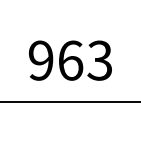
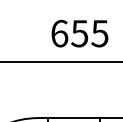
text: (70, 60) -> (79, 33), 963 -> 655

